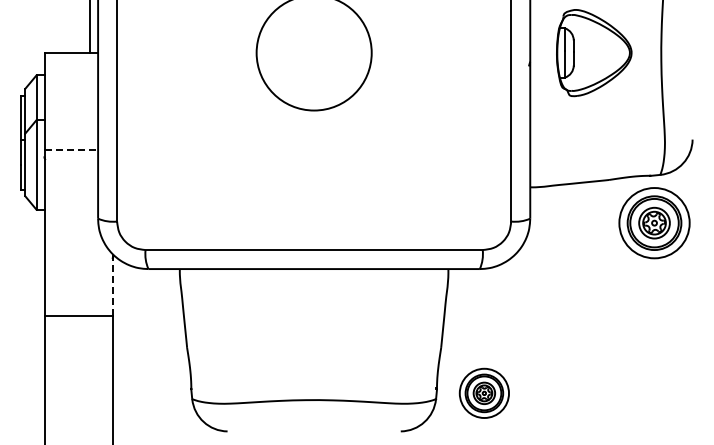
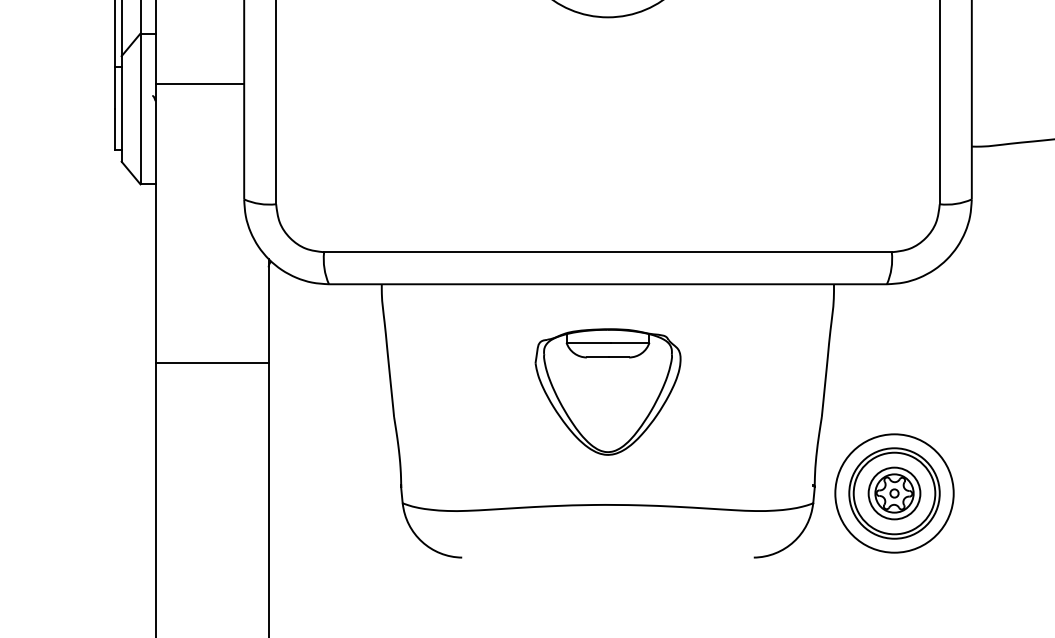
line: (72, 150) -> (201, 84), dashed -> solid
line: (112, 285) -> (268, 311), dashed -> solid
part: (314, 332) -> (608, 391), added
part: (484, 393) -> (894, 493), size x1.43

